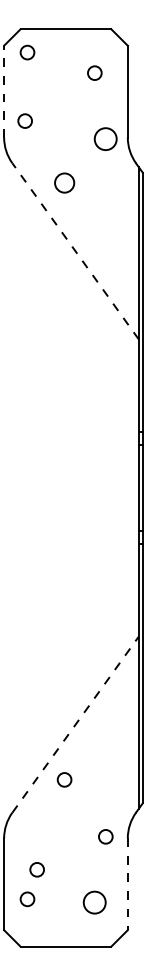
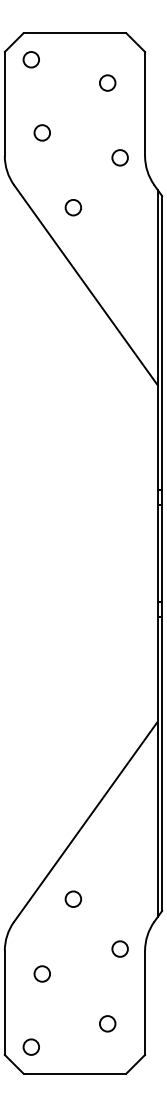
line: (4, 91) -> (5, 103), dashed -> solid
circle: (24, 120) -> (41, 132), moved
circle: (105, 138) -> (119, 157), size x0.62
circle: (64, 182) -> (73, 207), size x0.71
line: (75, 250) -> (85, 284), dashed -> solid
line: (75, 724) -> (85, 821), dashed -> solid
circle: (64, 779) -> (73, 898), moved
circle: (36, 869) -> (41, 973), moved
line: (127, 884) -> (144, 1003), dashed -> solid
circle: (27, 899) -> (31, 1047), moved
circle: (94, 902) -> (107, 1023), size x0.62

